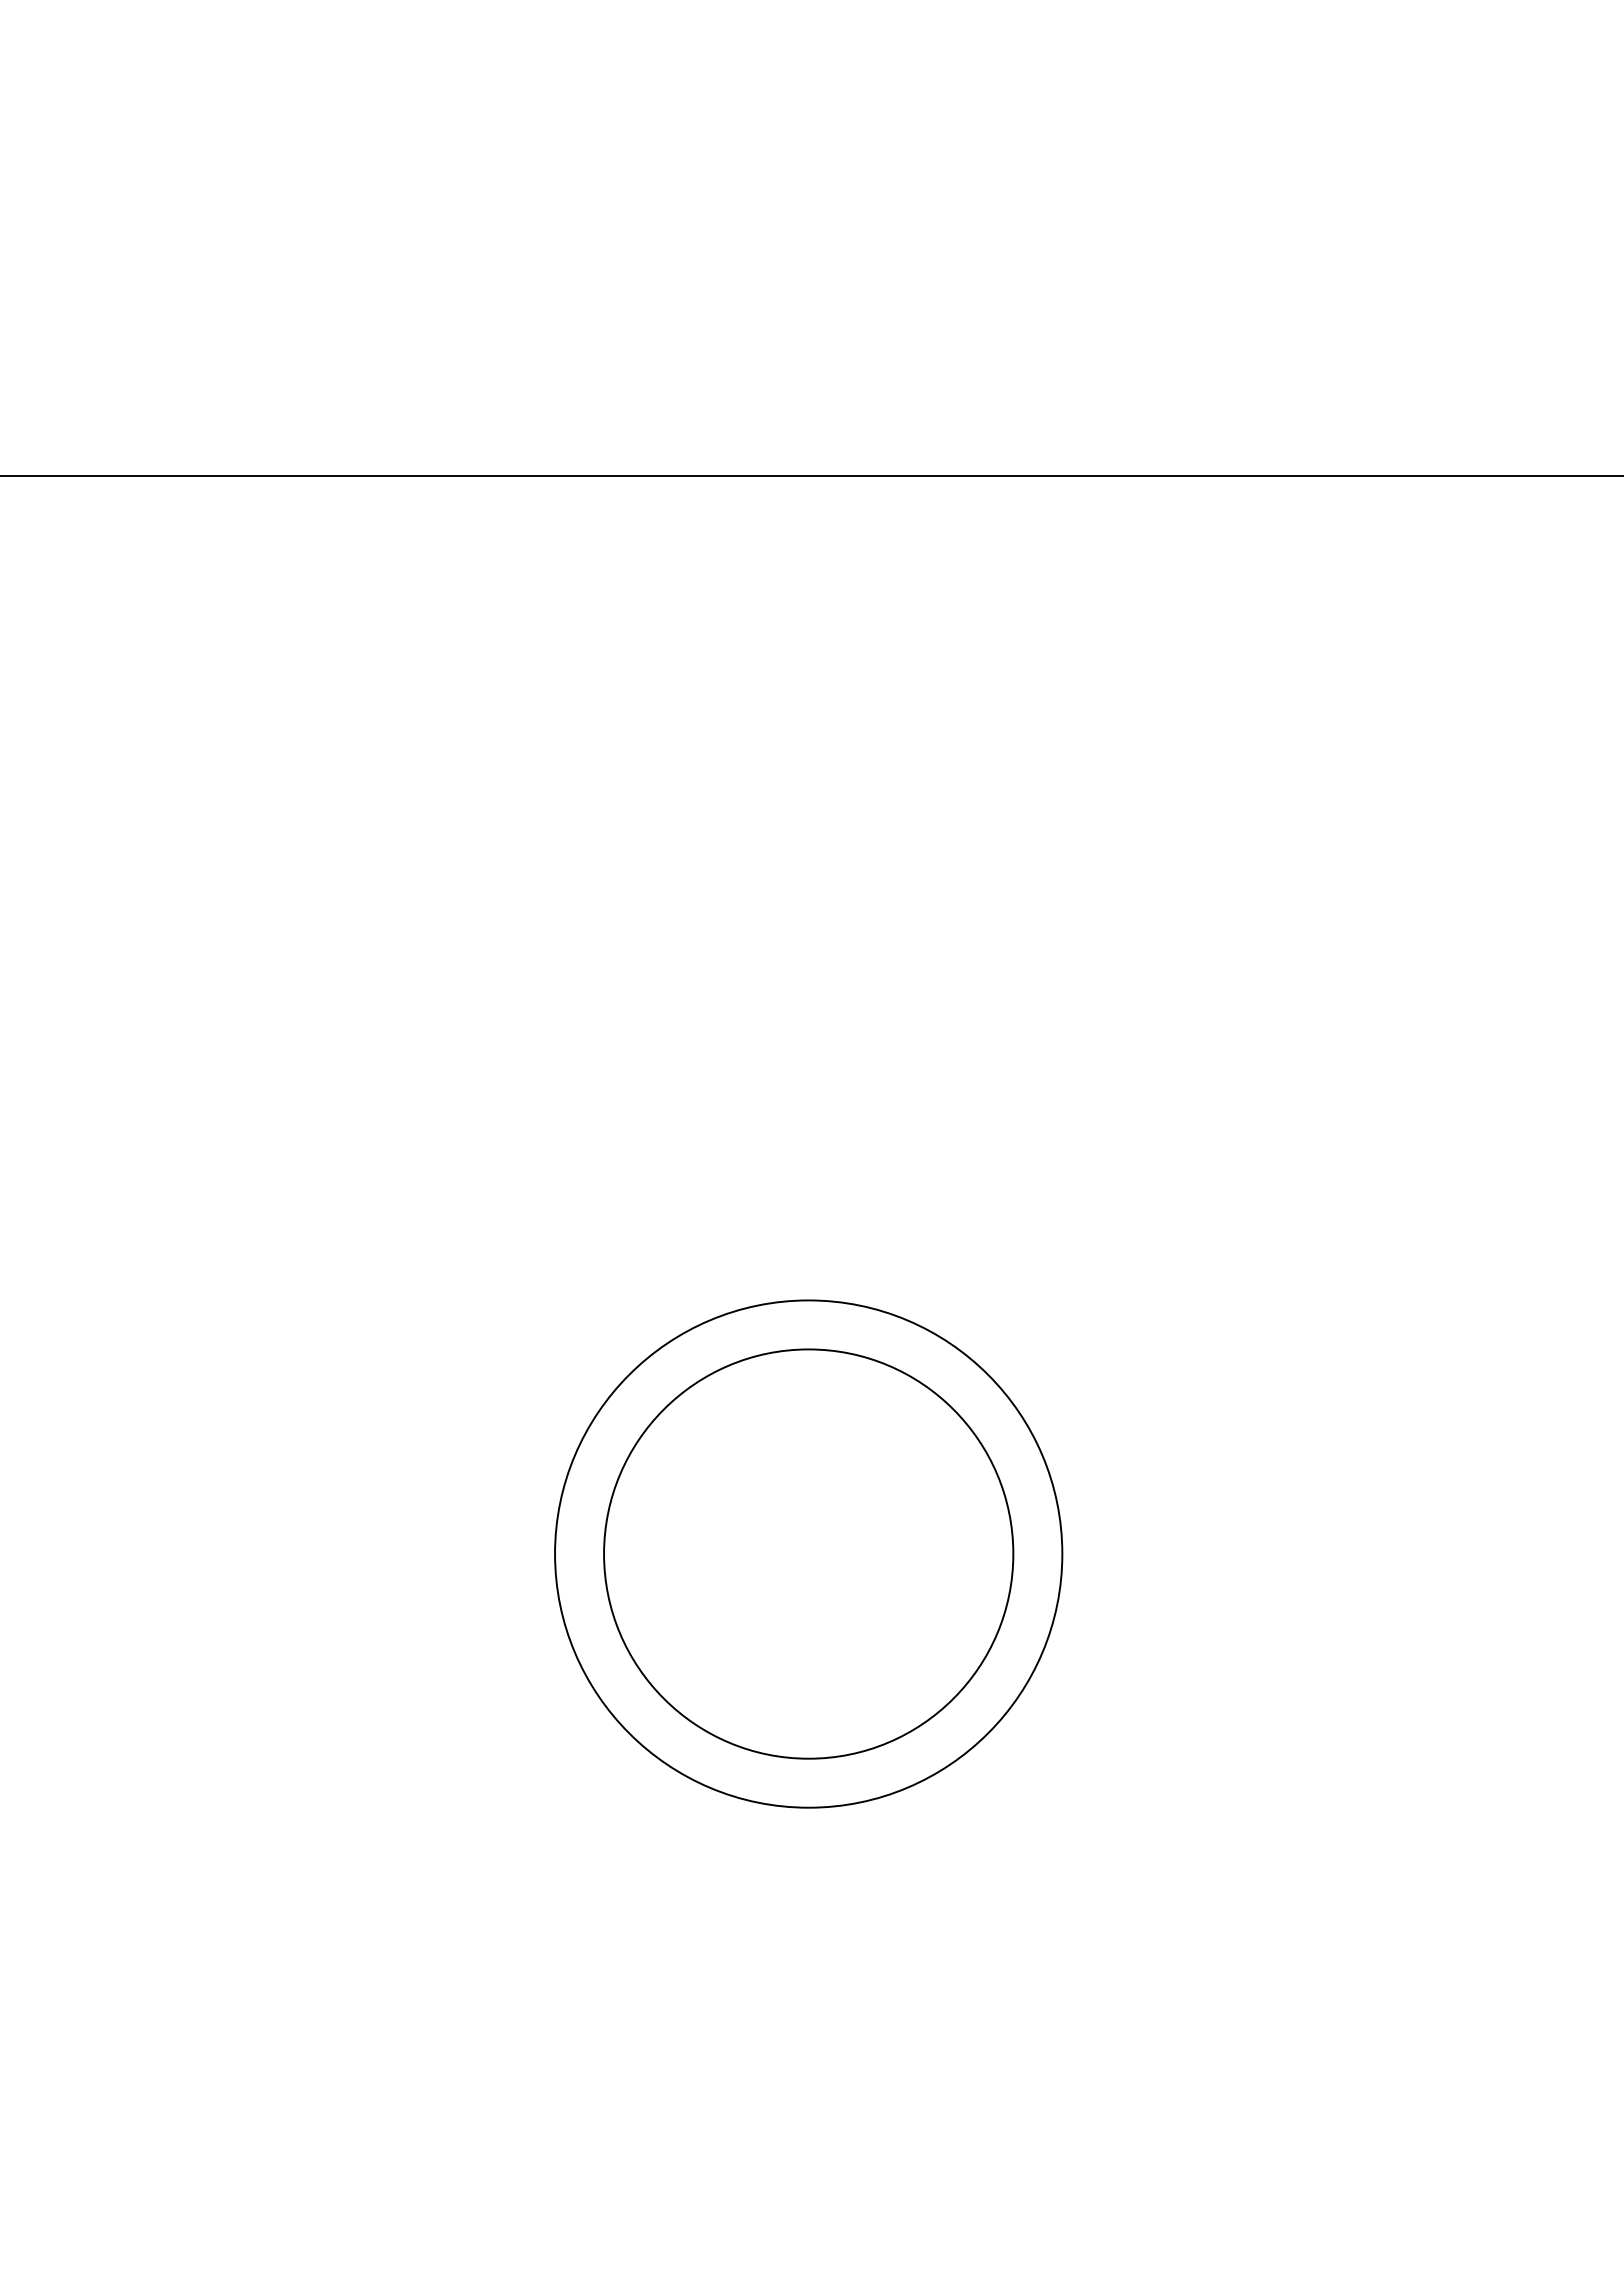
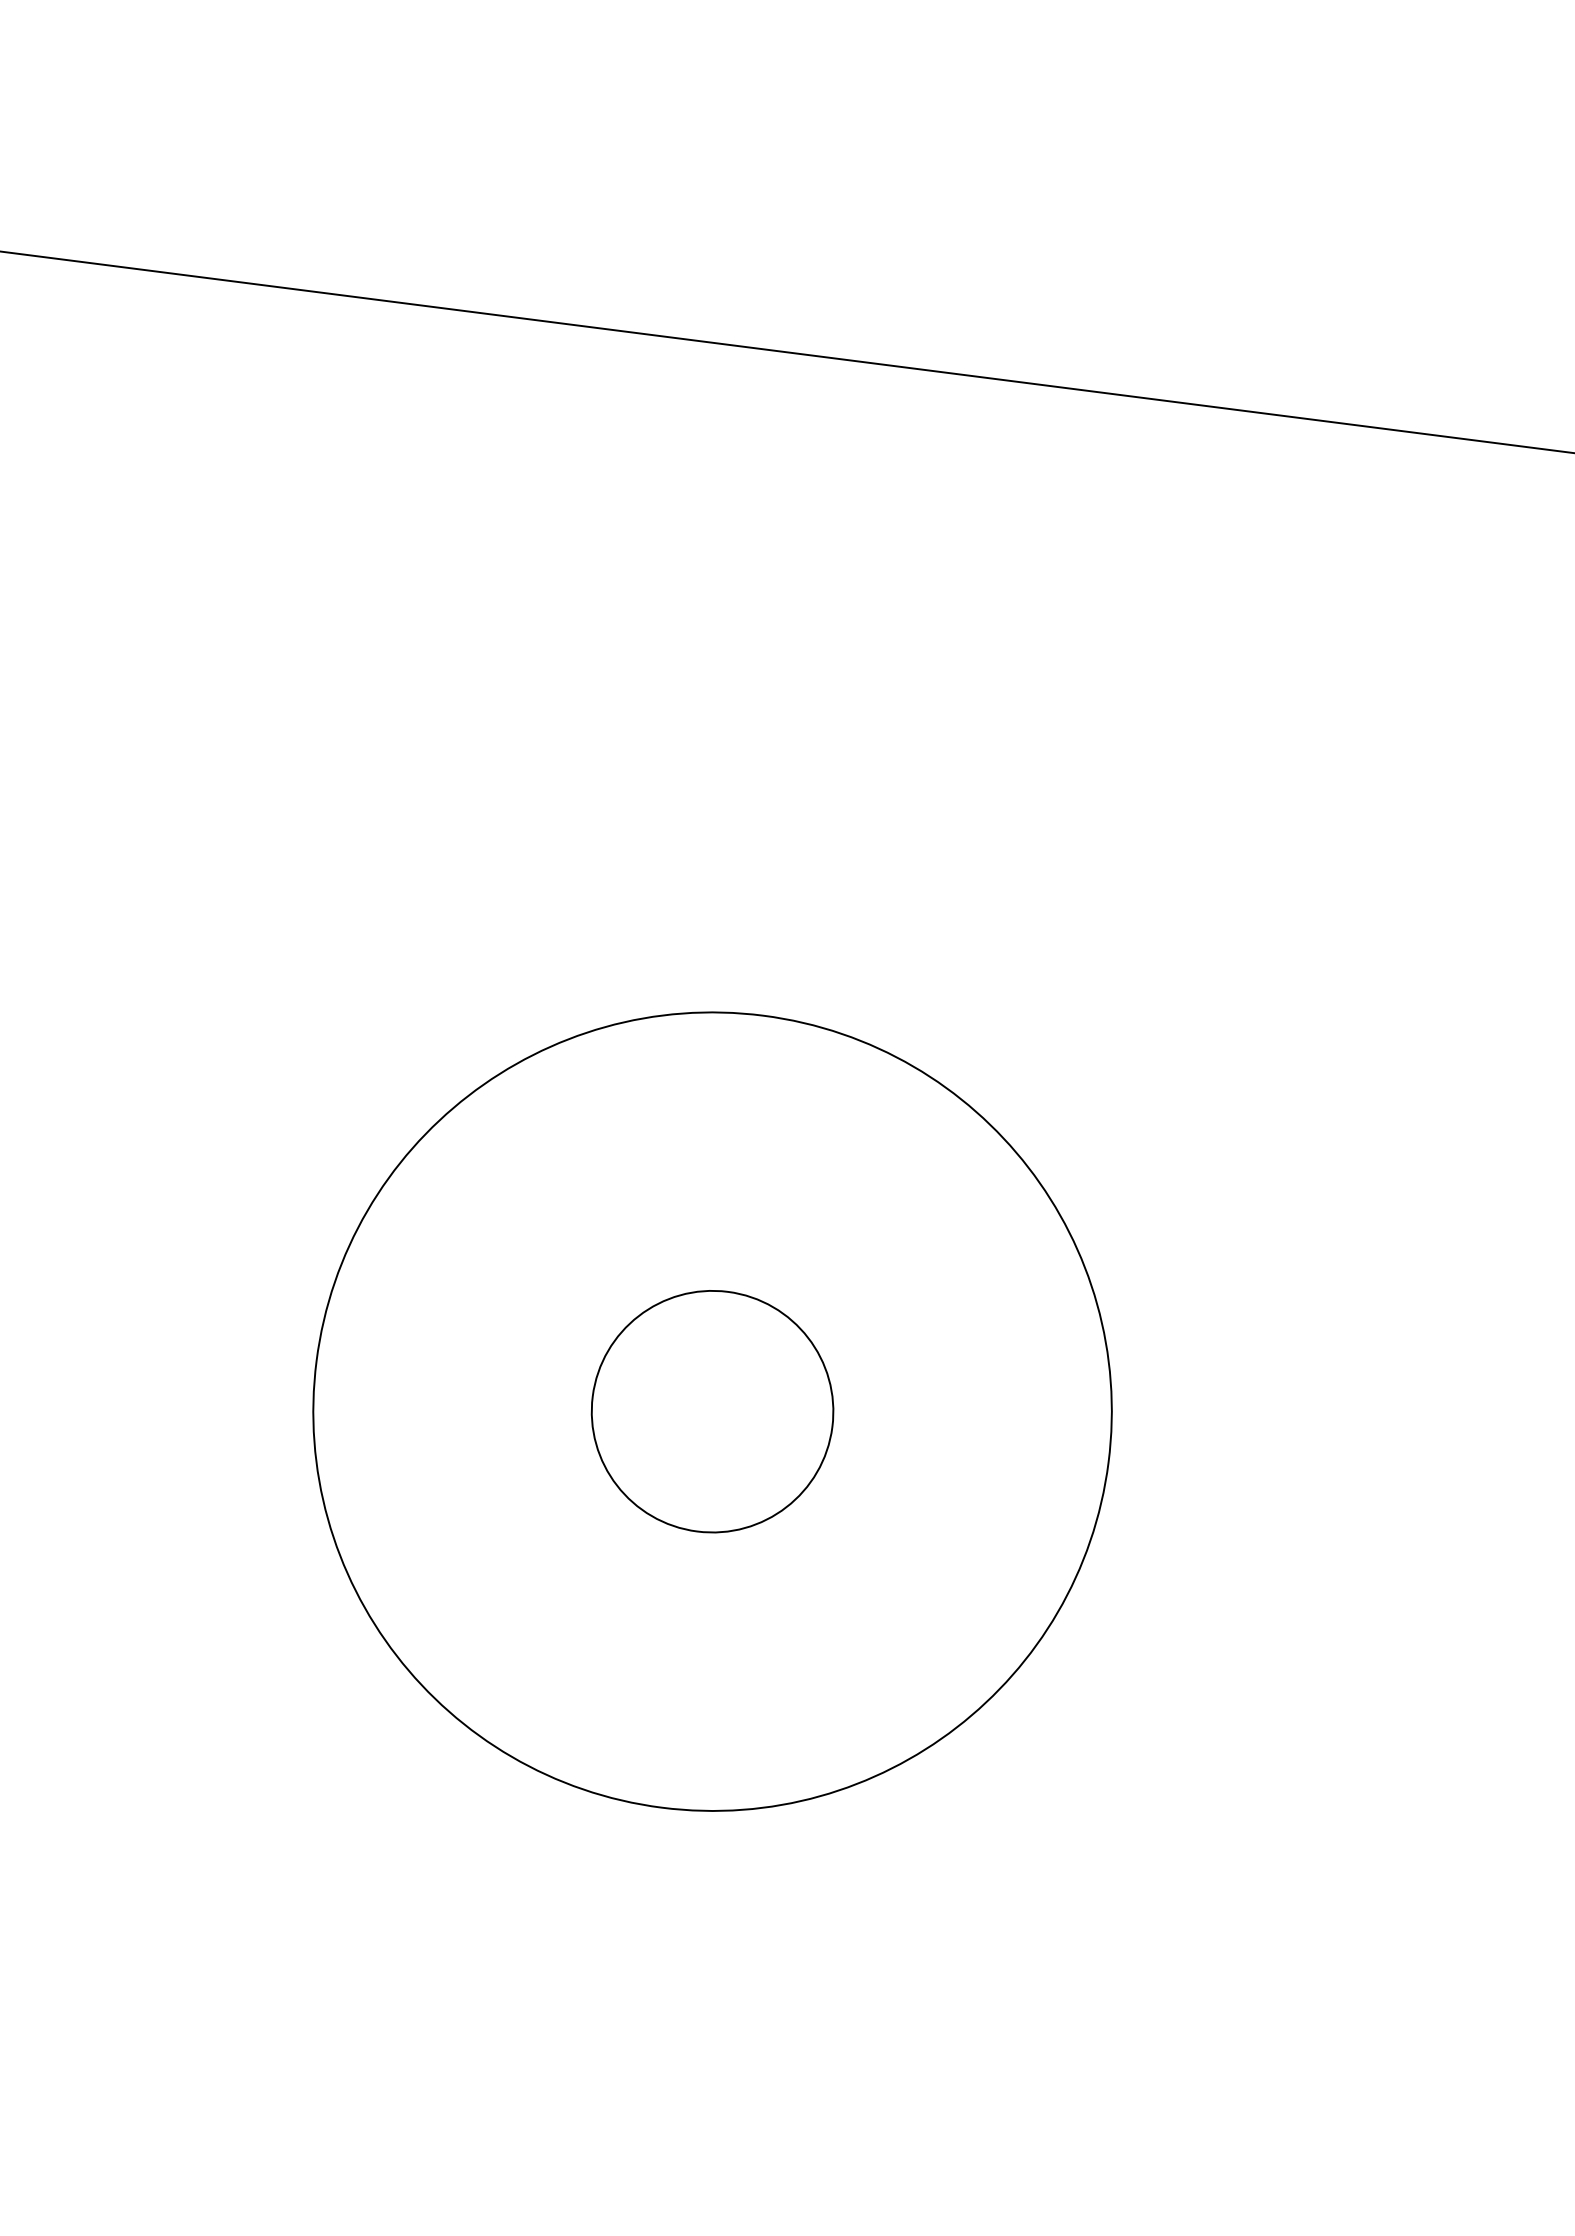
circle: (808, 1553) -> (712, 1411), size x0.6
circle: (808, 1553) -> (712, 1411), size x1.6

